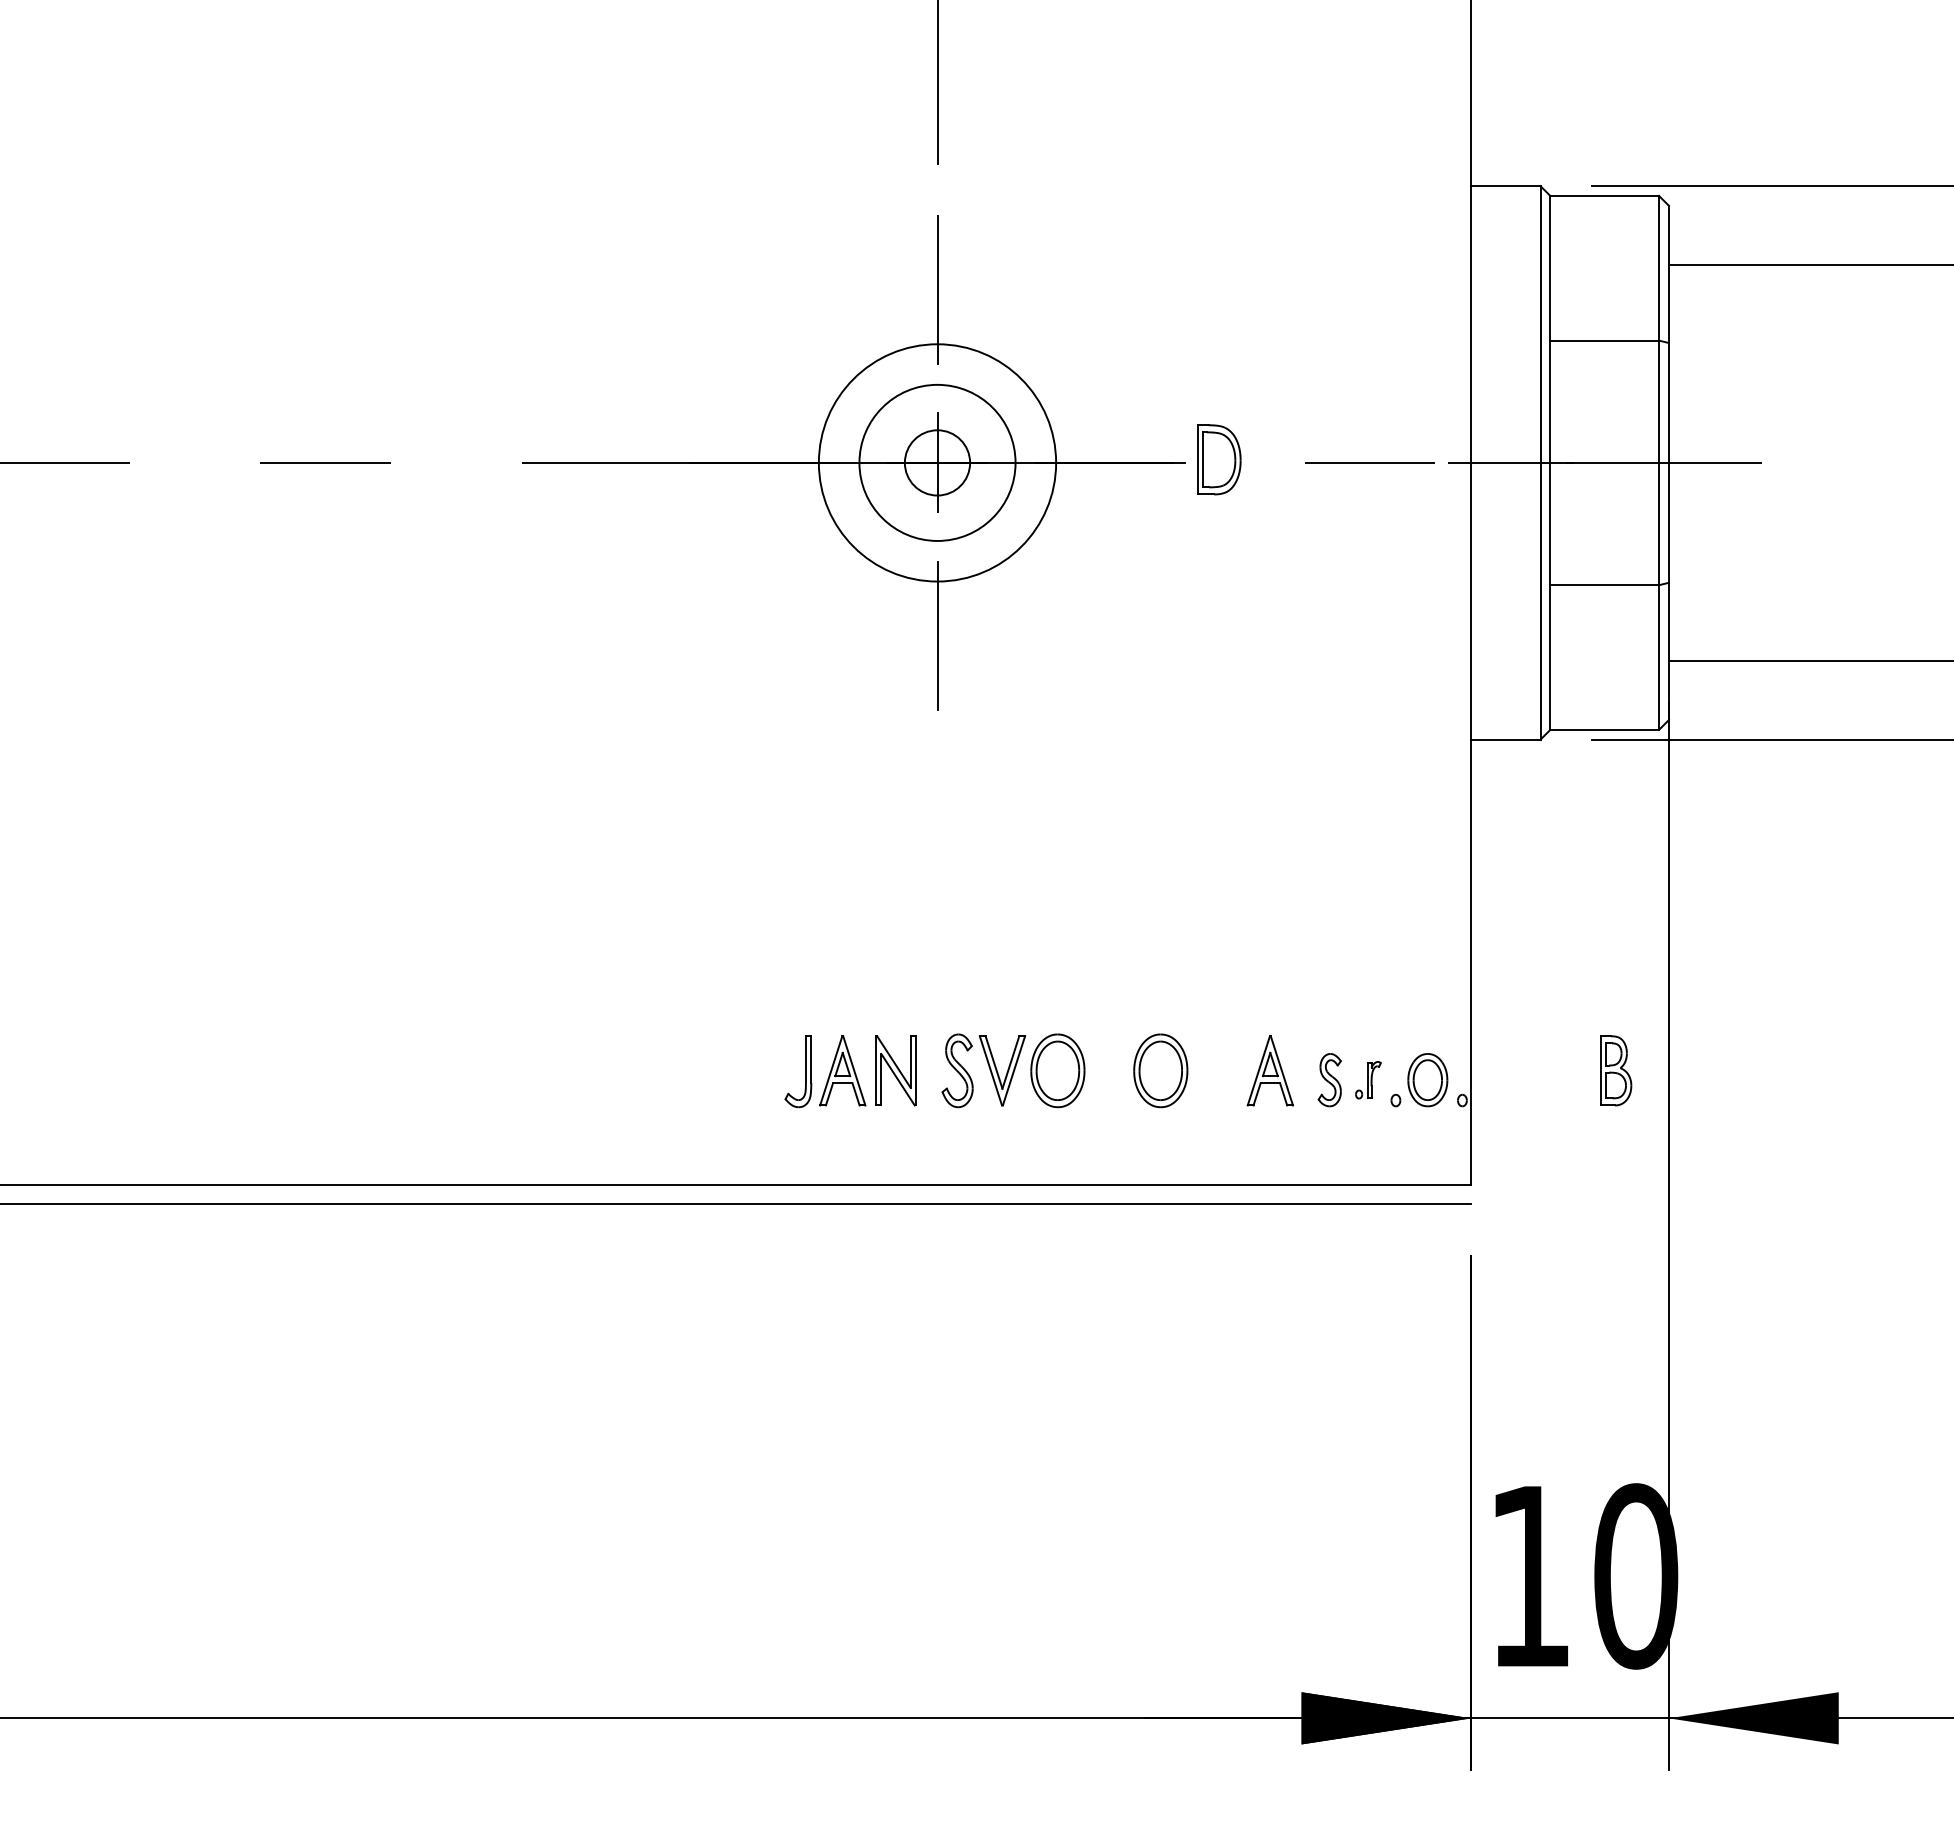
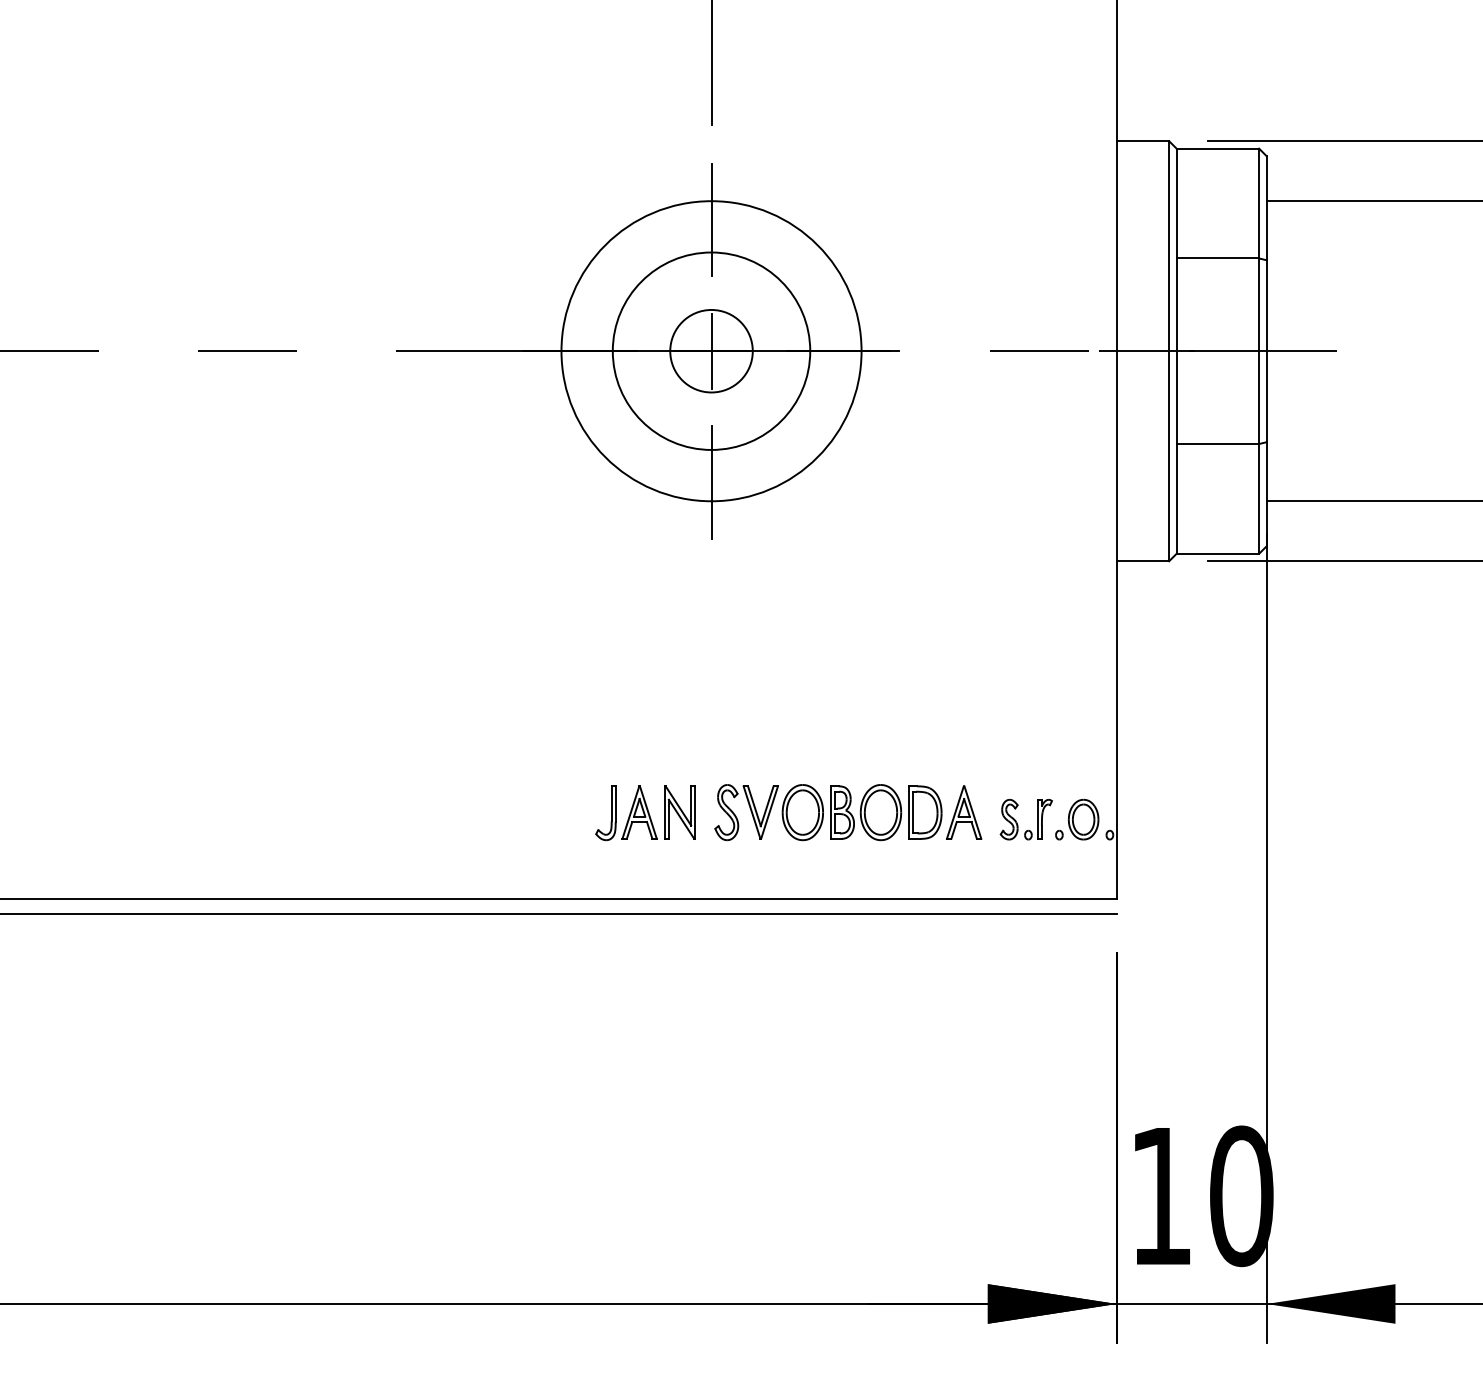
part: (1219, 459) -> (925, 812), moved
circle: (937, 462) -> (711, 350), size x1.67
circle: (937, 462) -> (711, 350), size x1.67
circle: (937, 462) -> (711, 350), size x1.67
part: (1616, 1070) -> (842, 812), moved
part: (1368, 1080) -> (1038, 819), size x1.43

